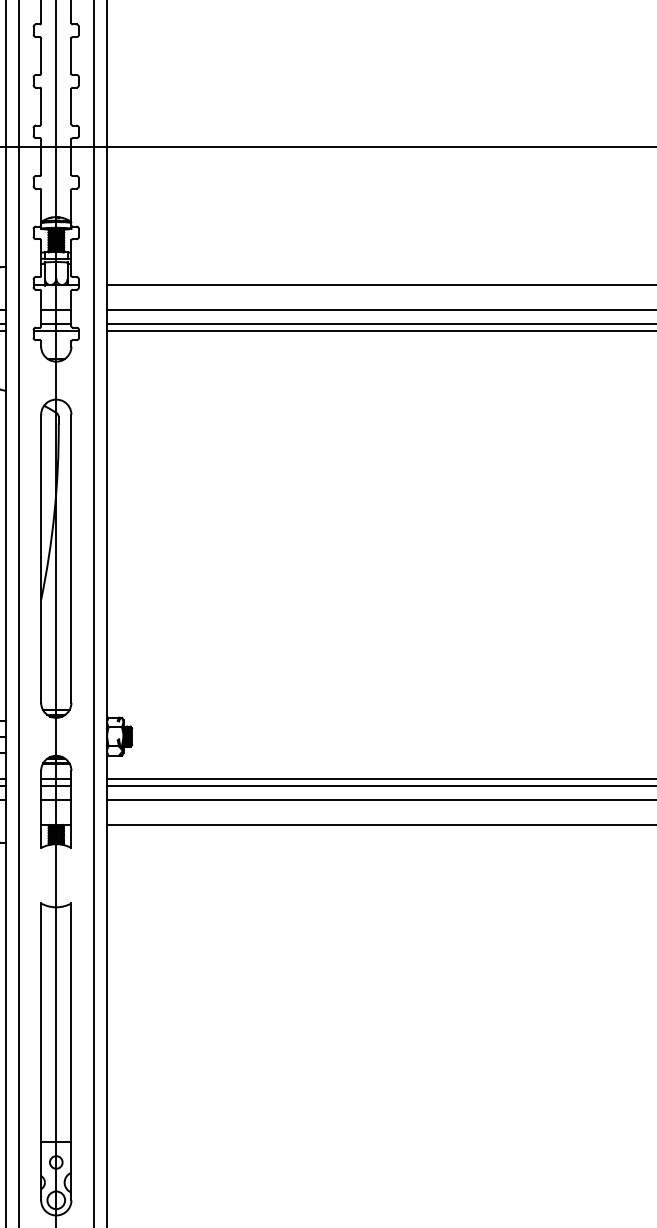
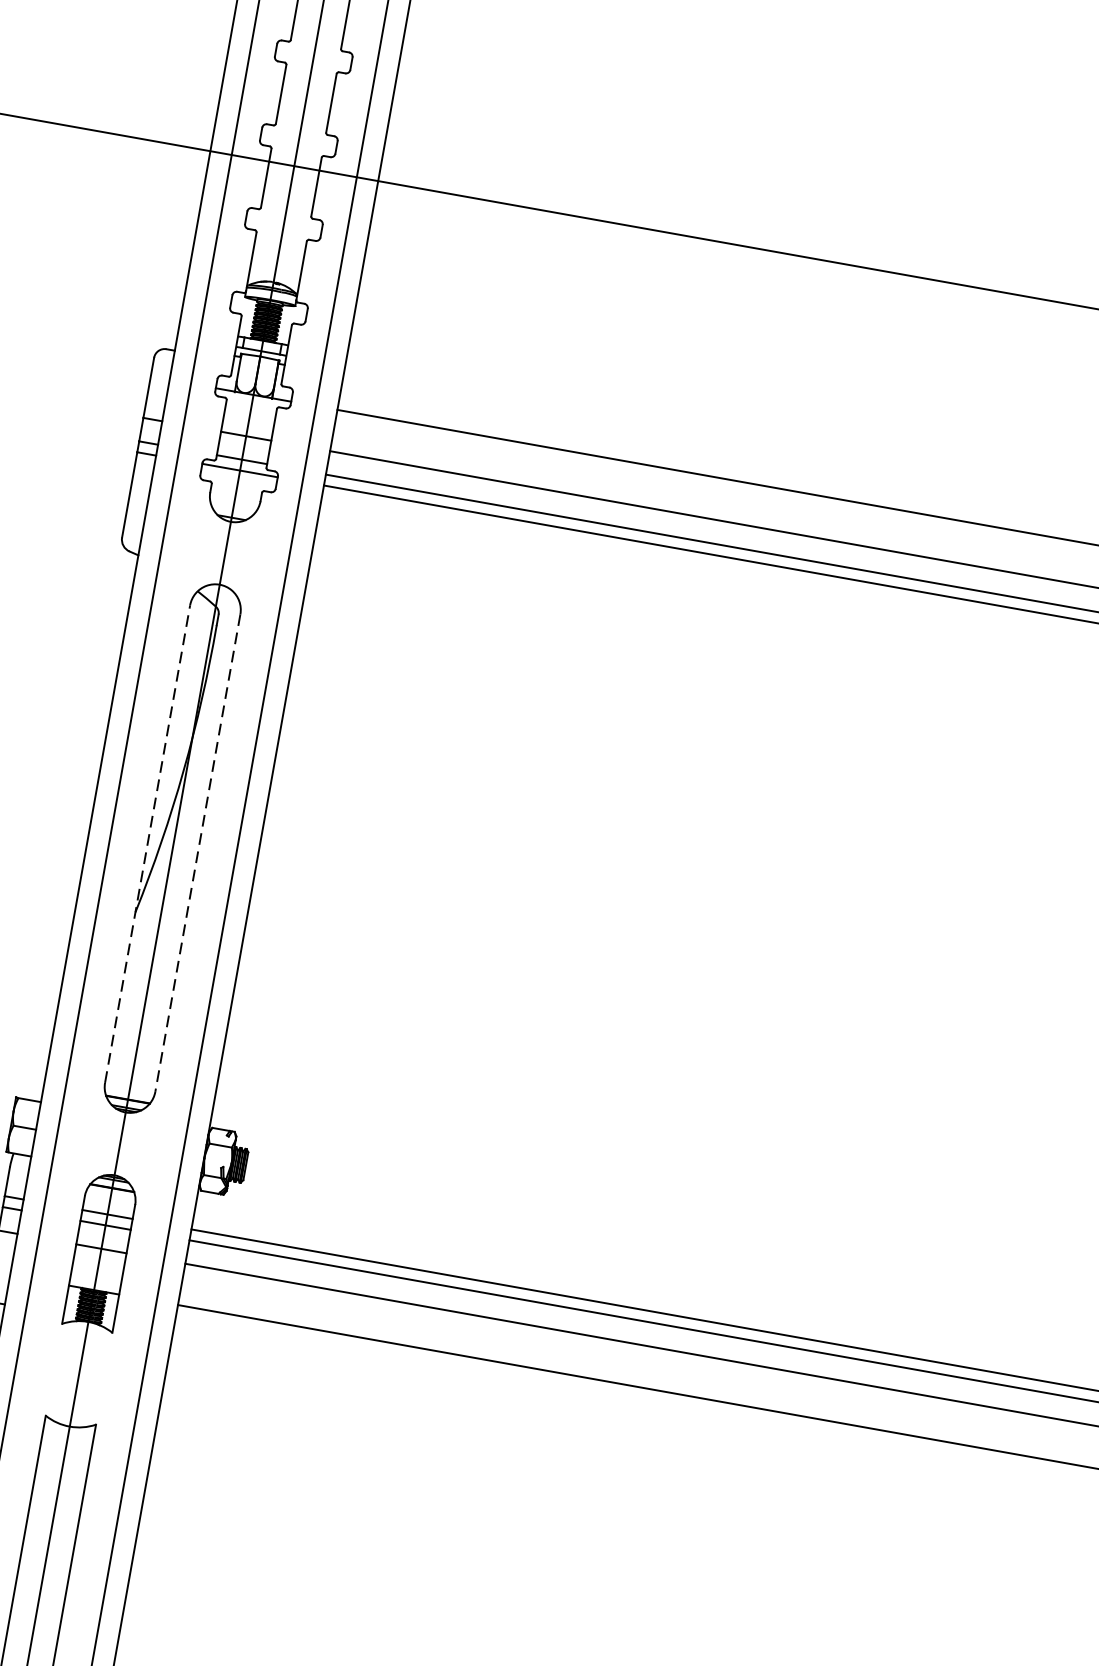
line: (41, 558) -> (148, 843), solid -> dashed
line: (71, 558) -> (198, 852), solid -> dashed

